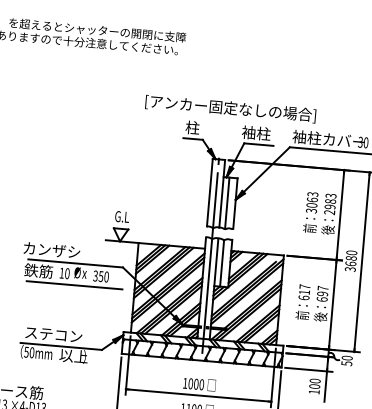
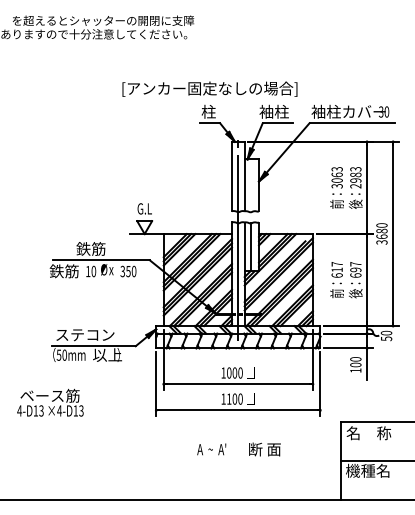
text: (230, 108) -> (209, 88), moved
line: (227, 202) -> (250, 185), removed
text: (52, 249) -> (76, 248), カンザシ -> 鉄筋
line: (74, 285) -> (102, 282), removed

